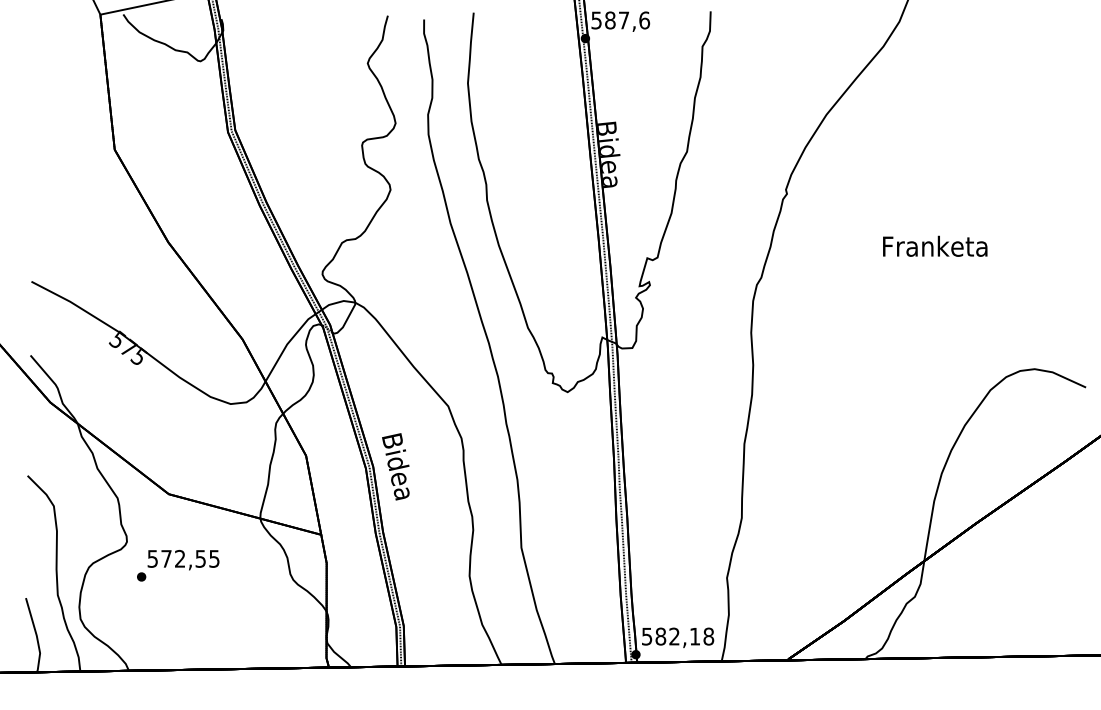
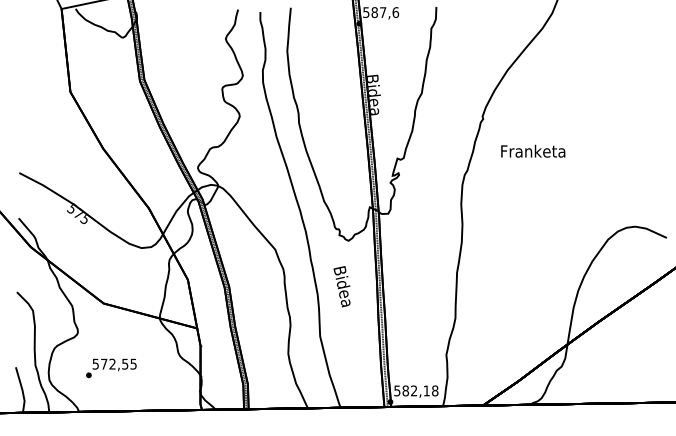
text: (935, 245) -> (533, 150), moved
text: (394, 466) -> (341, 286), moved
text: (178, 565) -> (111, 368), moved

